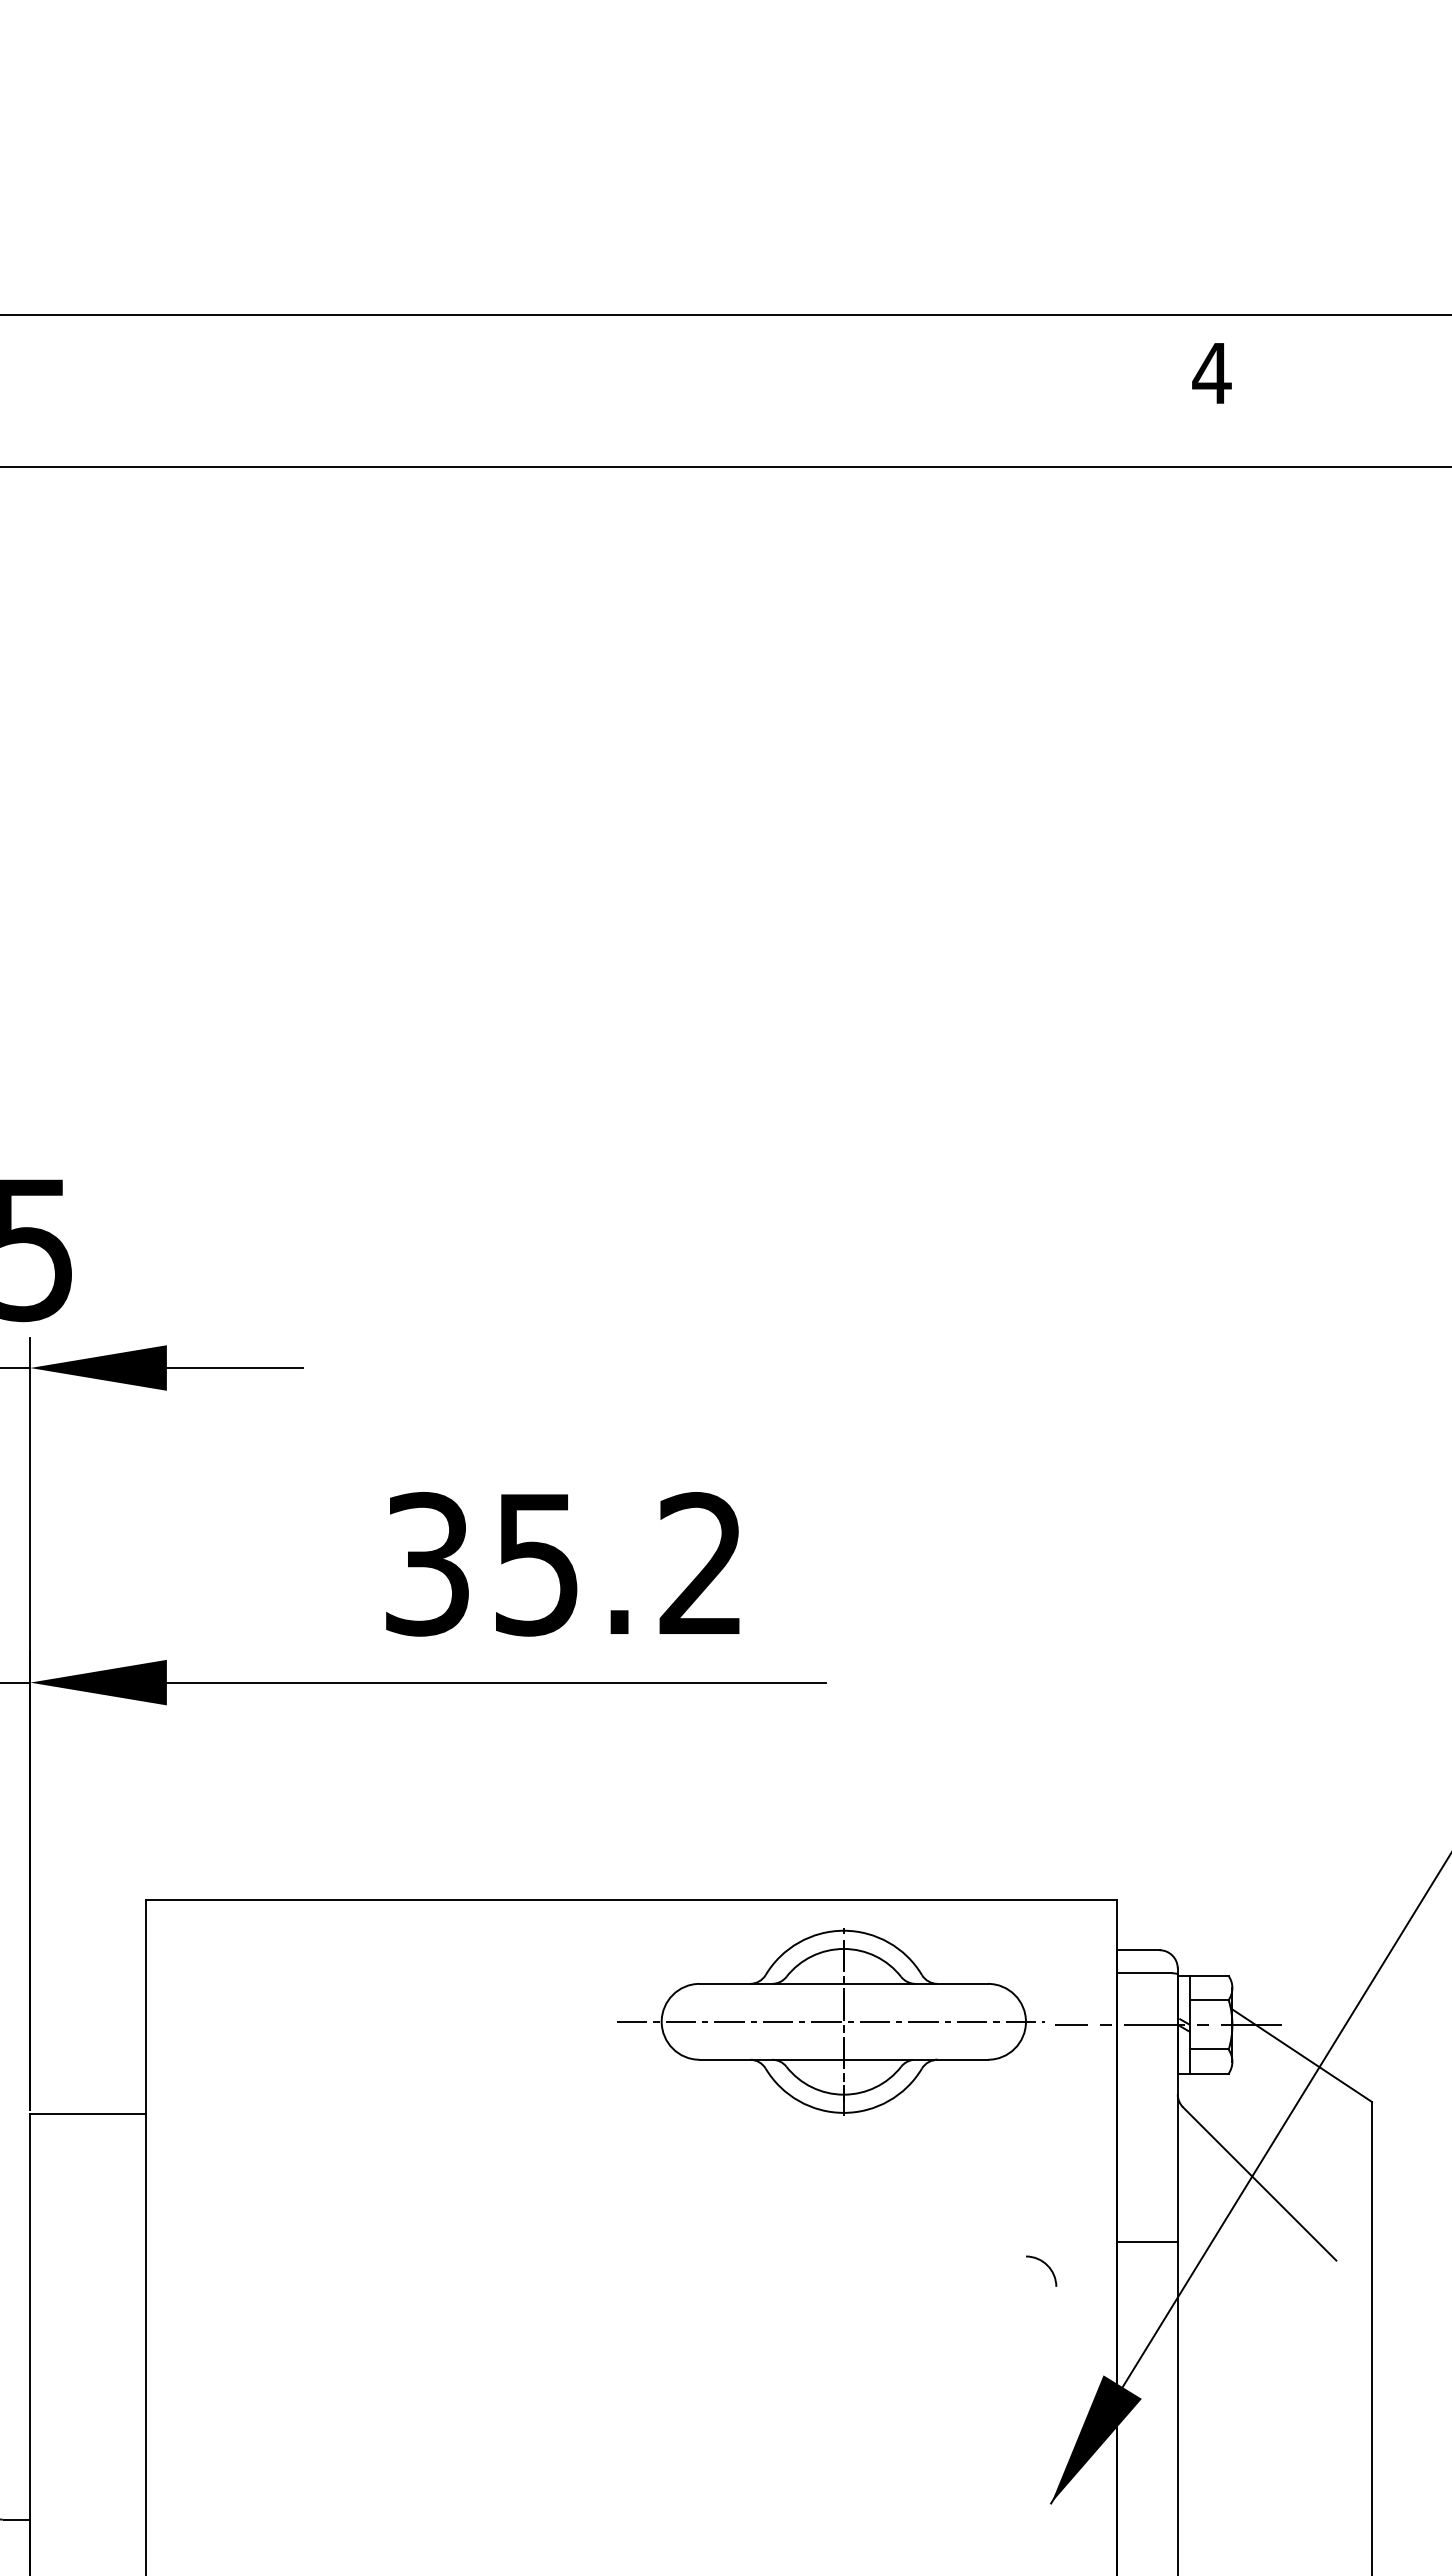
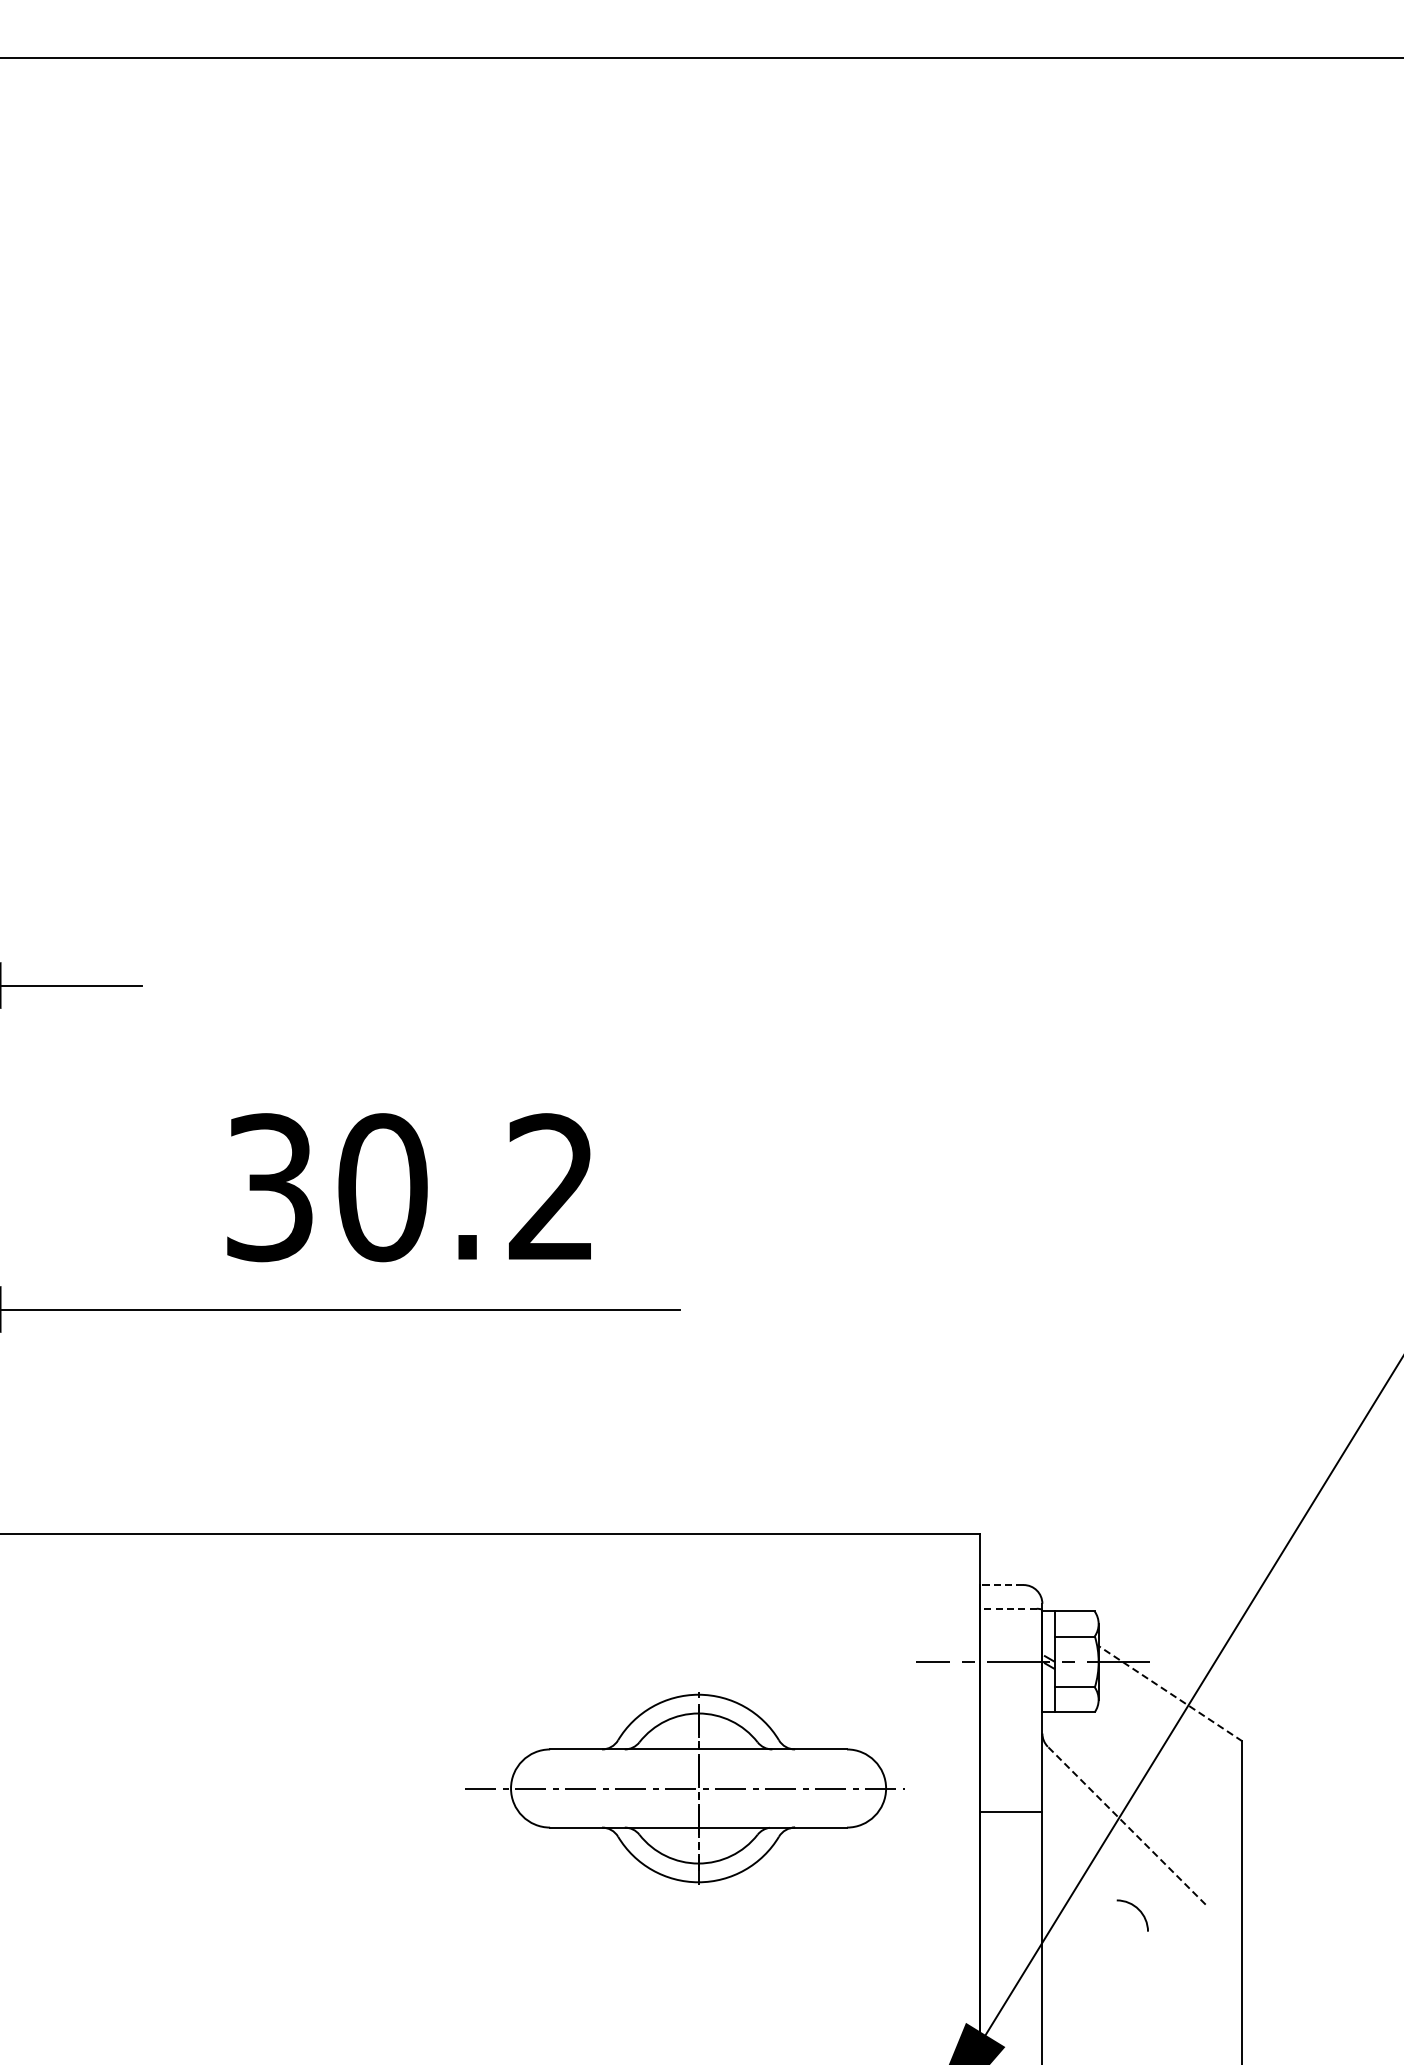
text: (537, 1564) -> (383, 1187), 35.2 -> 30.2
line: (1137, 1950) -> (1000, 1585), solid -> dashed
line: (1144, 1973) -> (1008, 1609), solid -> dashed
part: (830, 2021) -> (684, 1788), moved
line: (1302, 2055) -> (1170, 1693), solid -> dashed
line: (1259, 2183) -> (1126, 1825), solid -> dashed
line: (1147, 2241) -> (1011, 1811), moved
arc: (1046, 2265) -> (1137, 1909), moved

